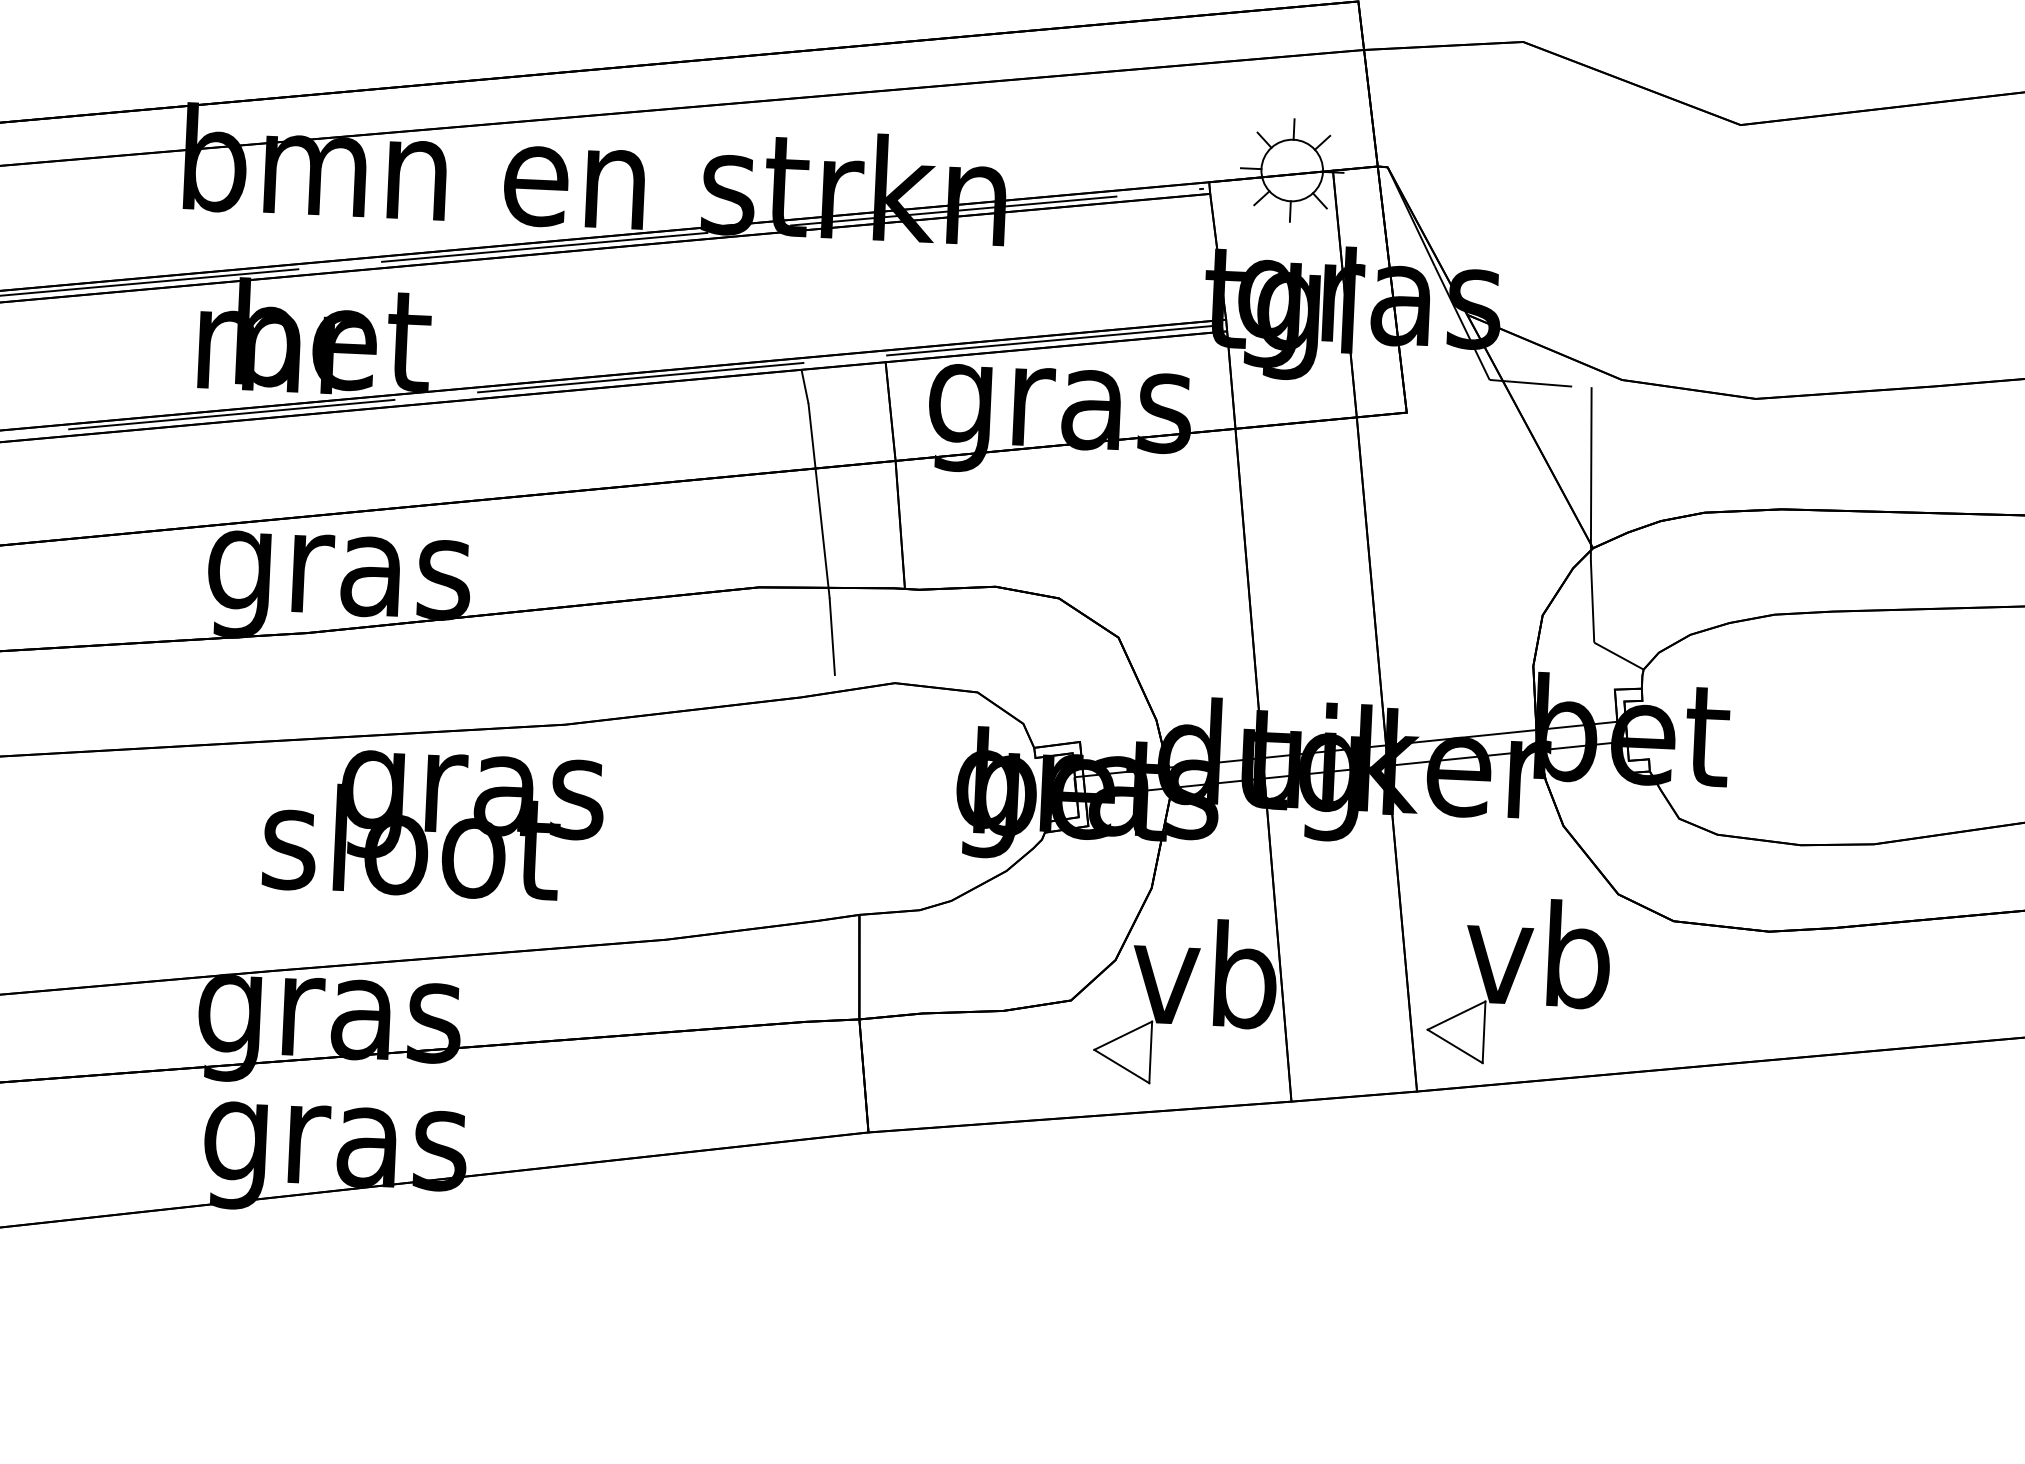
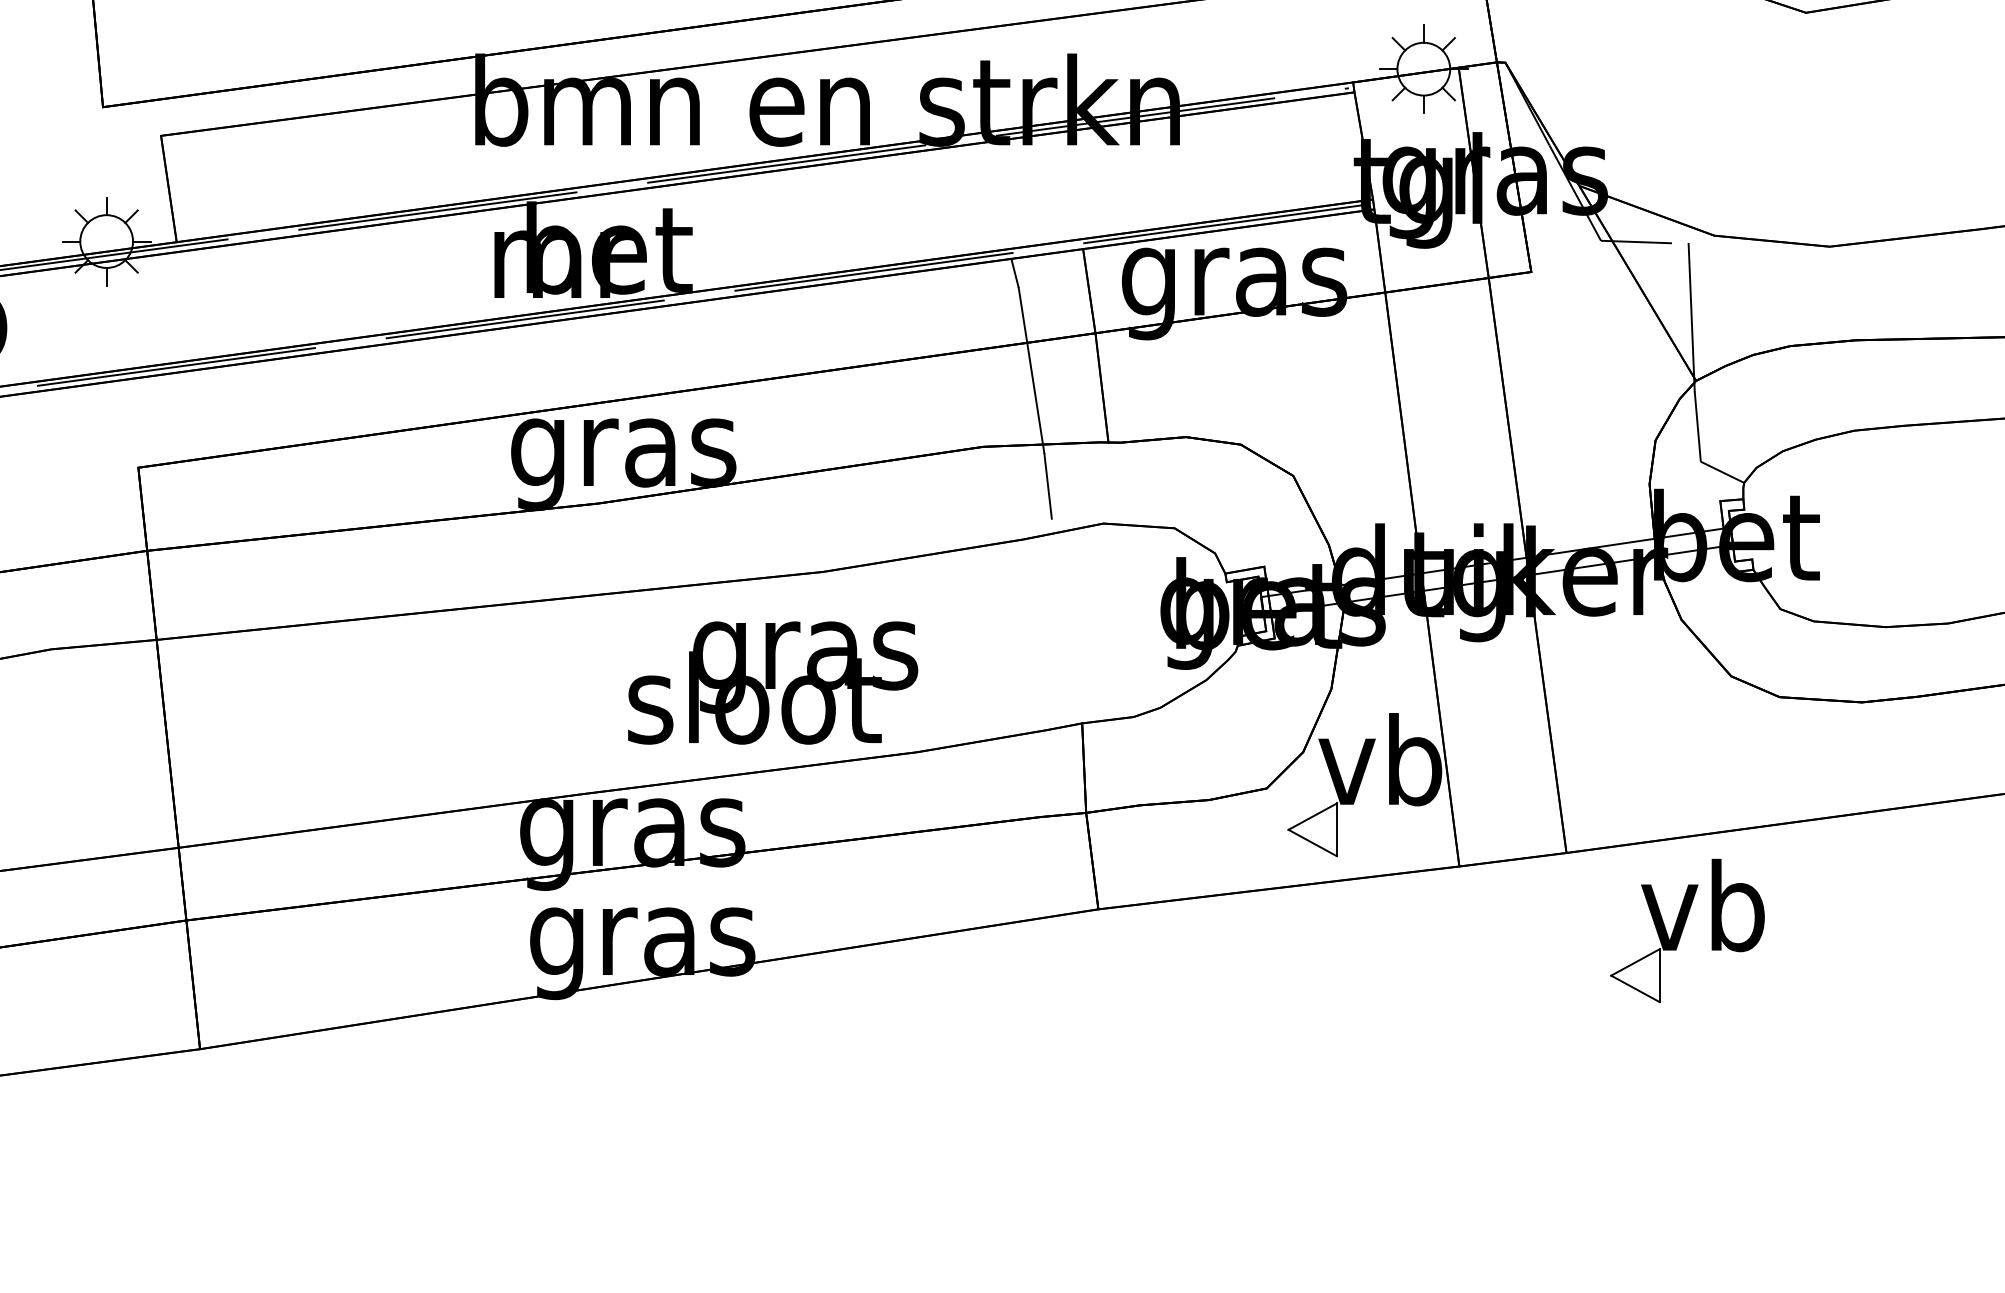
text: (434, 824) -> (773, 682), moved
part: (1518, 981) -> (1687, 930), moved

